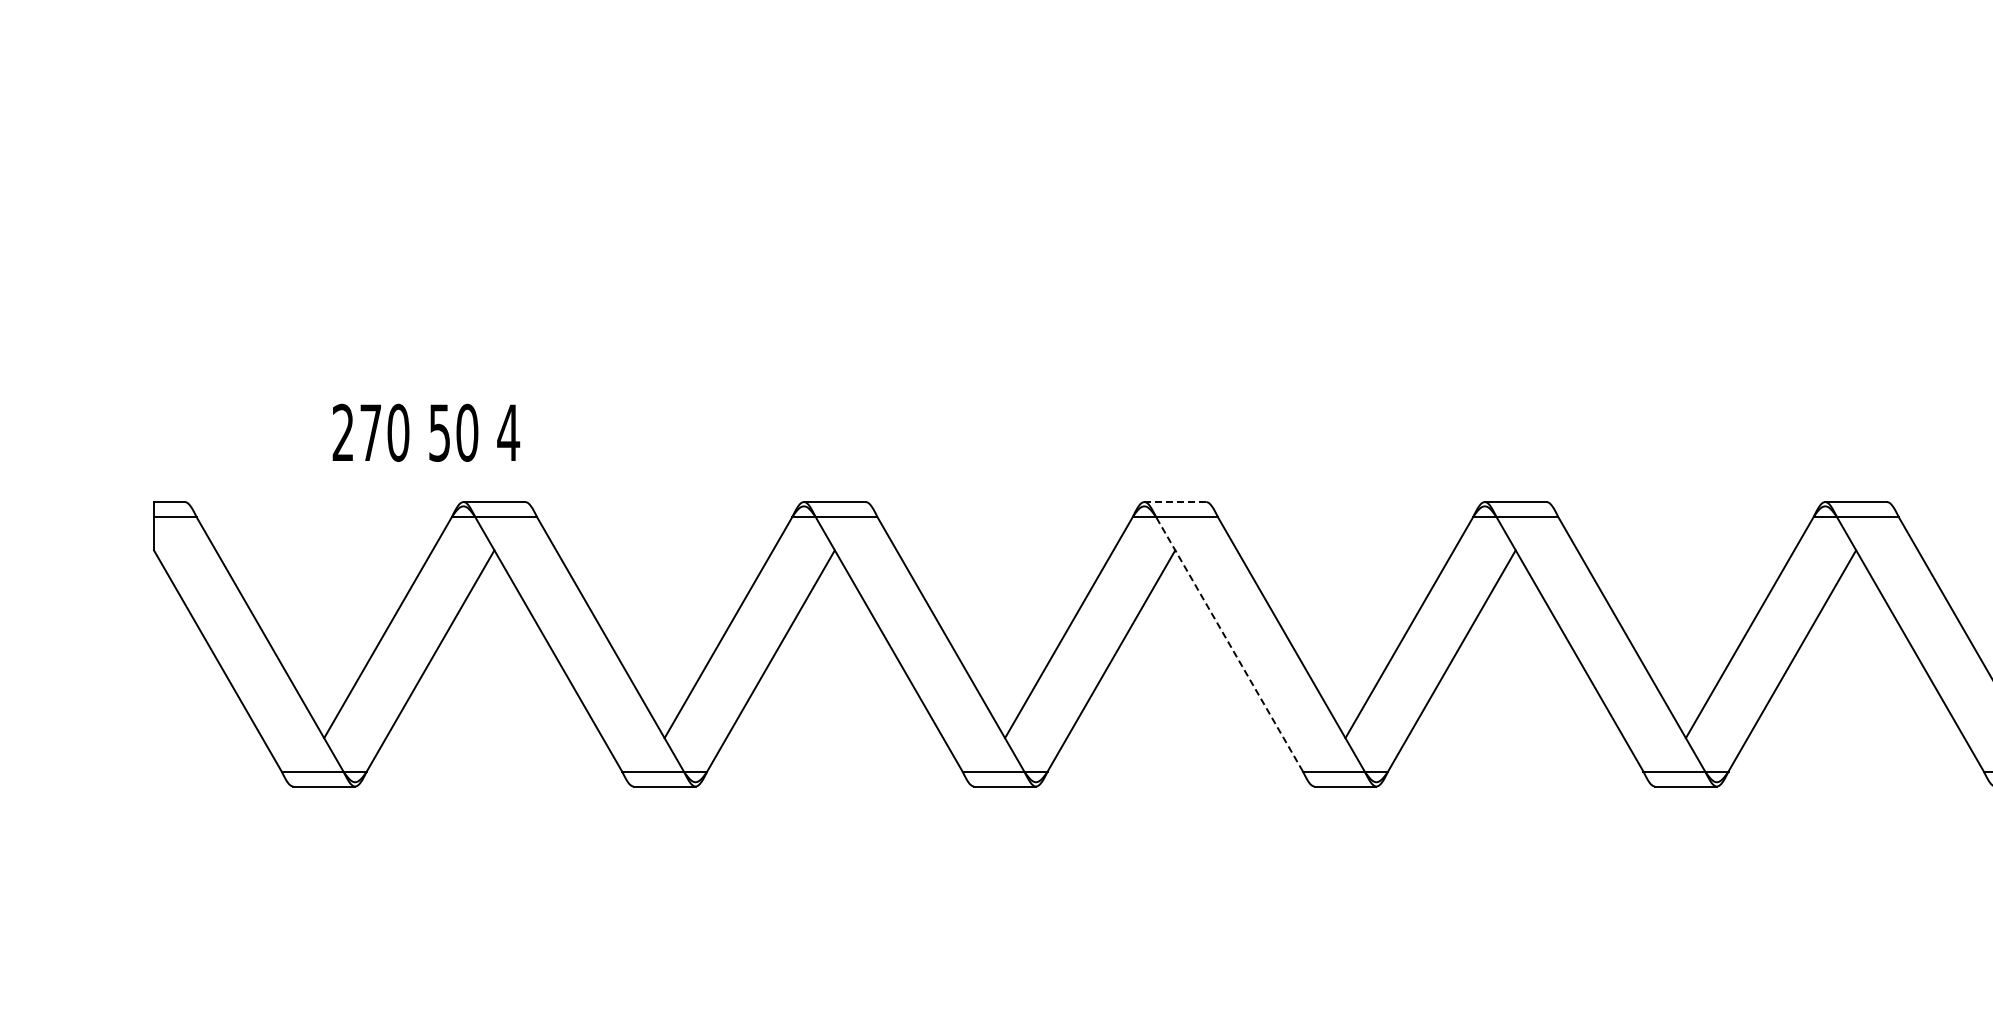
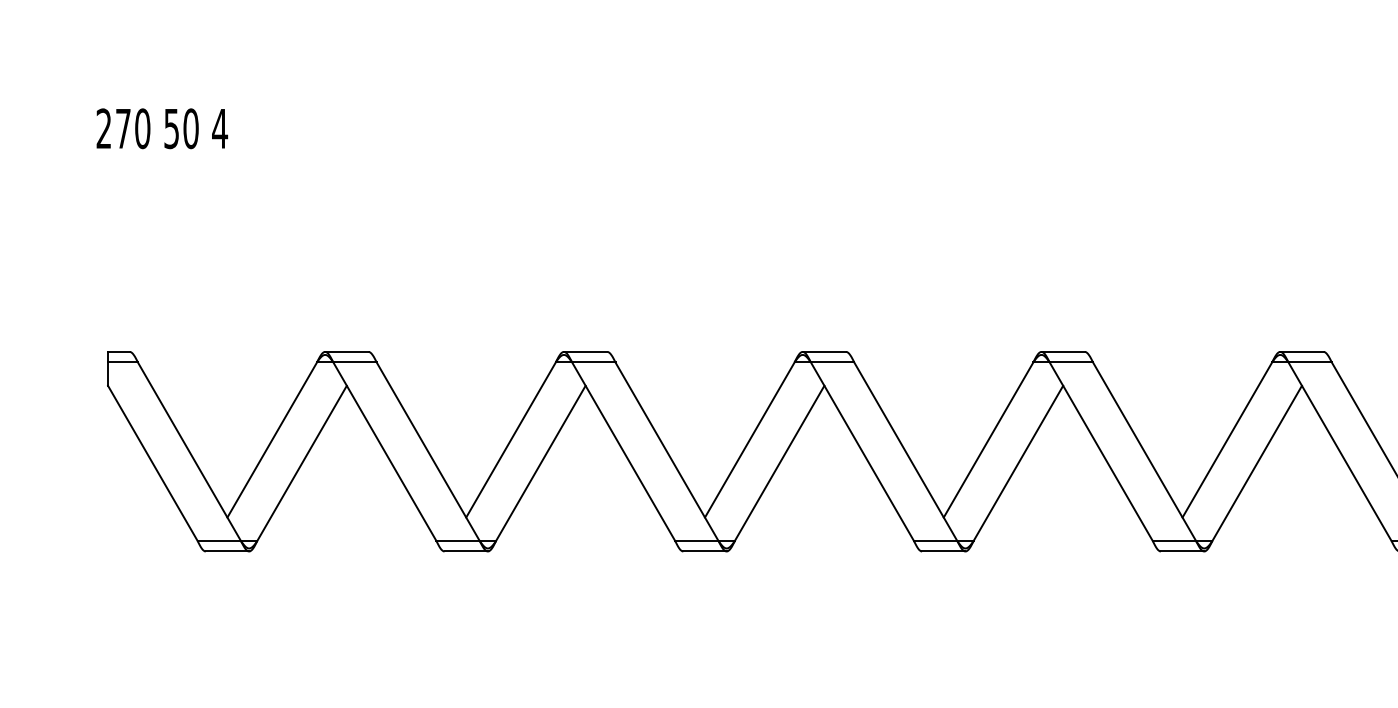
text: (426, 432) -> (162, 128), moved
line: (1175, 502) -> (824, 352), dashed -> solid
line: (1229, 644) -> (862, 451), dashed -> solid

